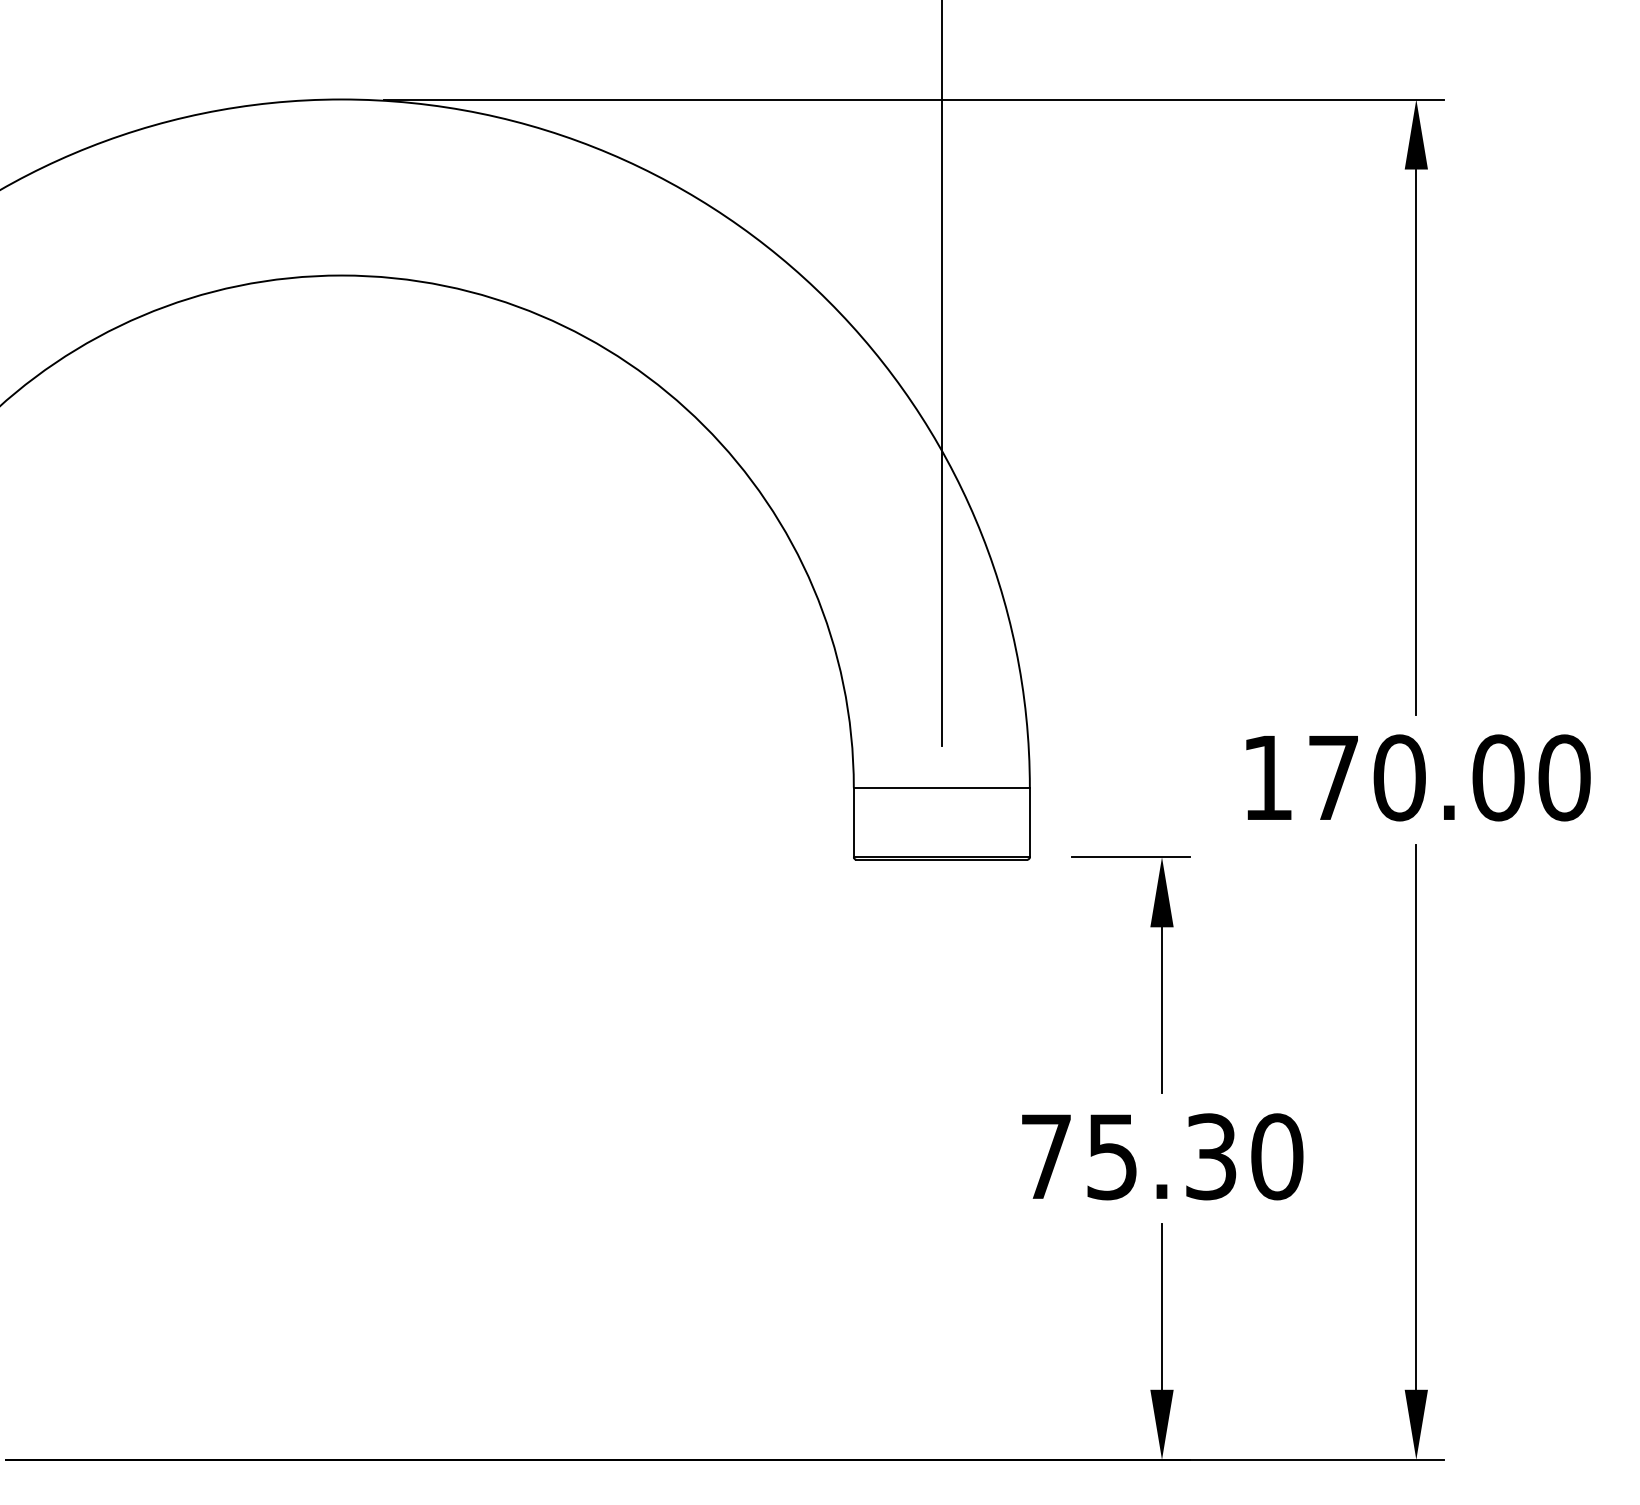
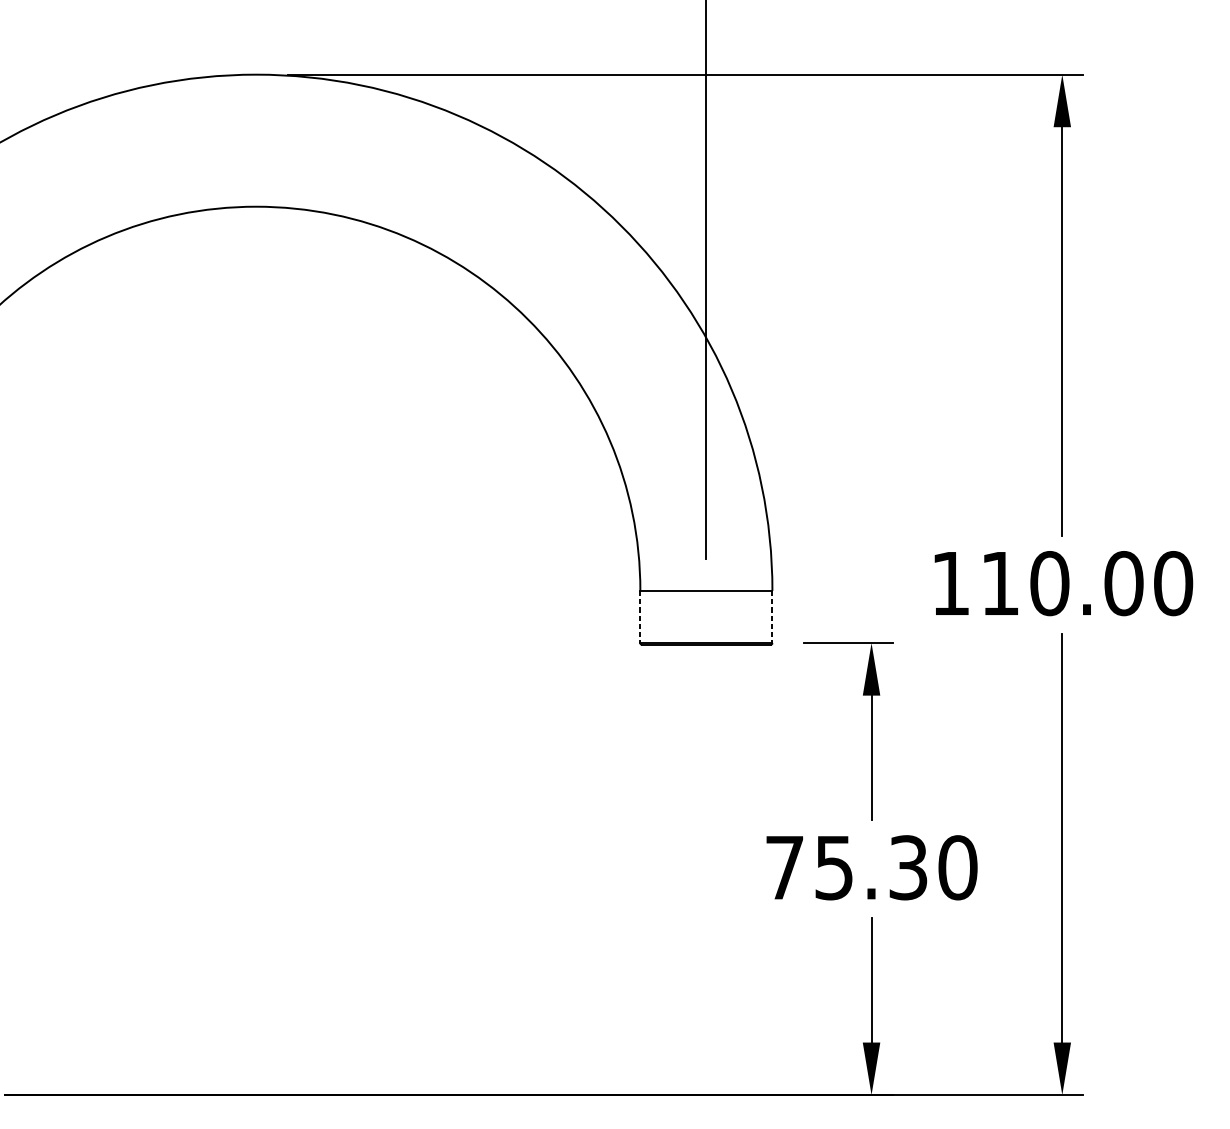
text: (1333, 777) -> (1000, 583), 170.00 -> 110.00
line: (853, 822) -> (640, 617), solid -> dashed
line: (1029, 822) -> (772, 617), solid -> dashed

